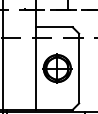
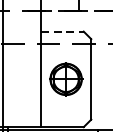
line: (54, 27) -> (62, 31), solid -> dashed

